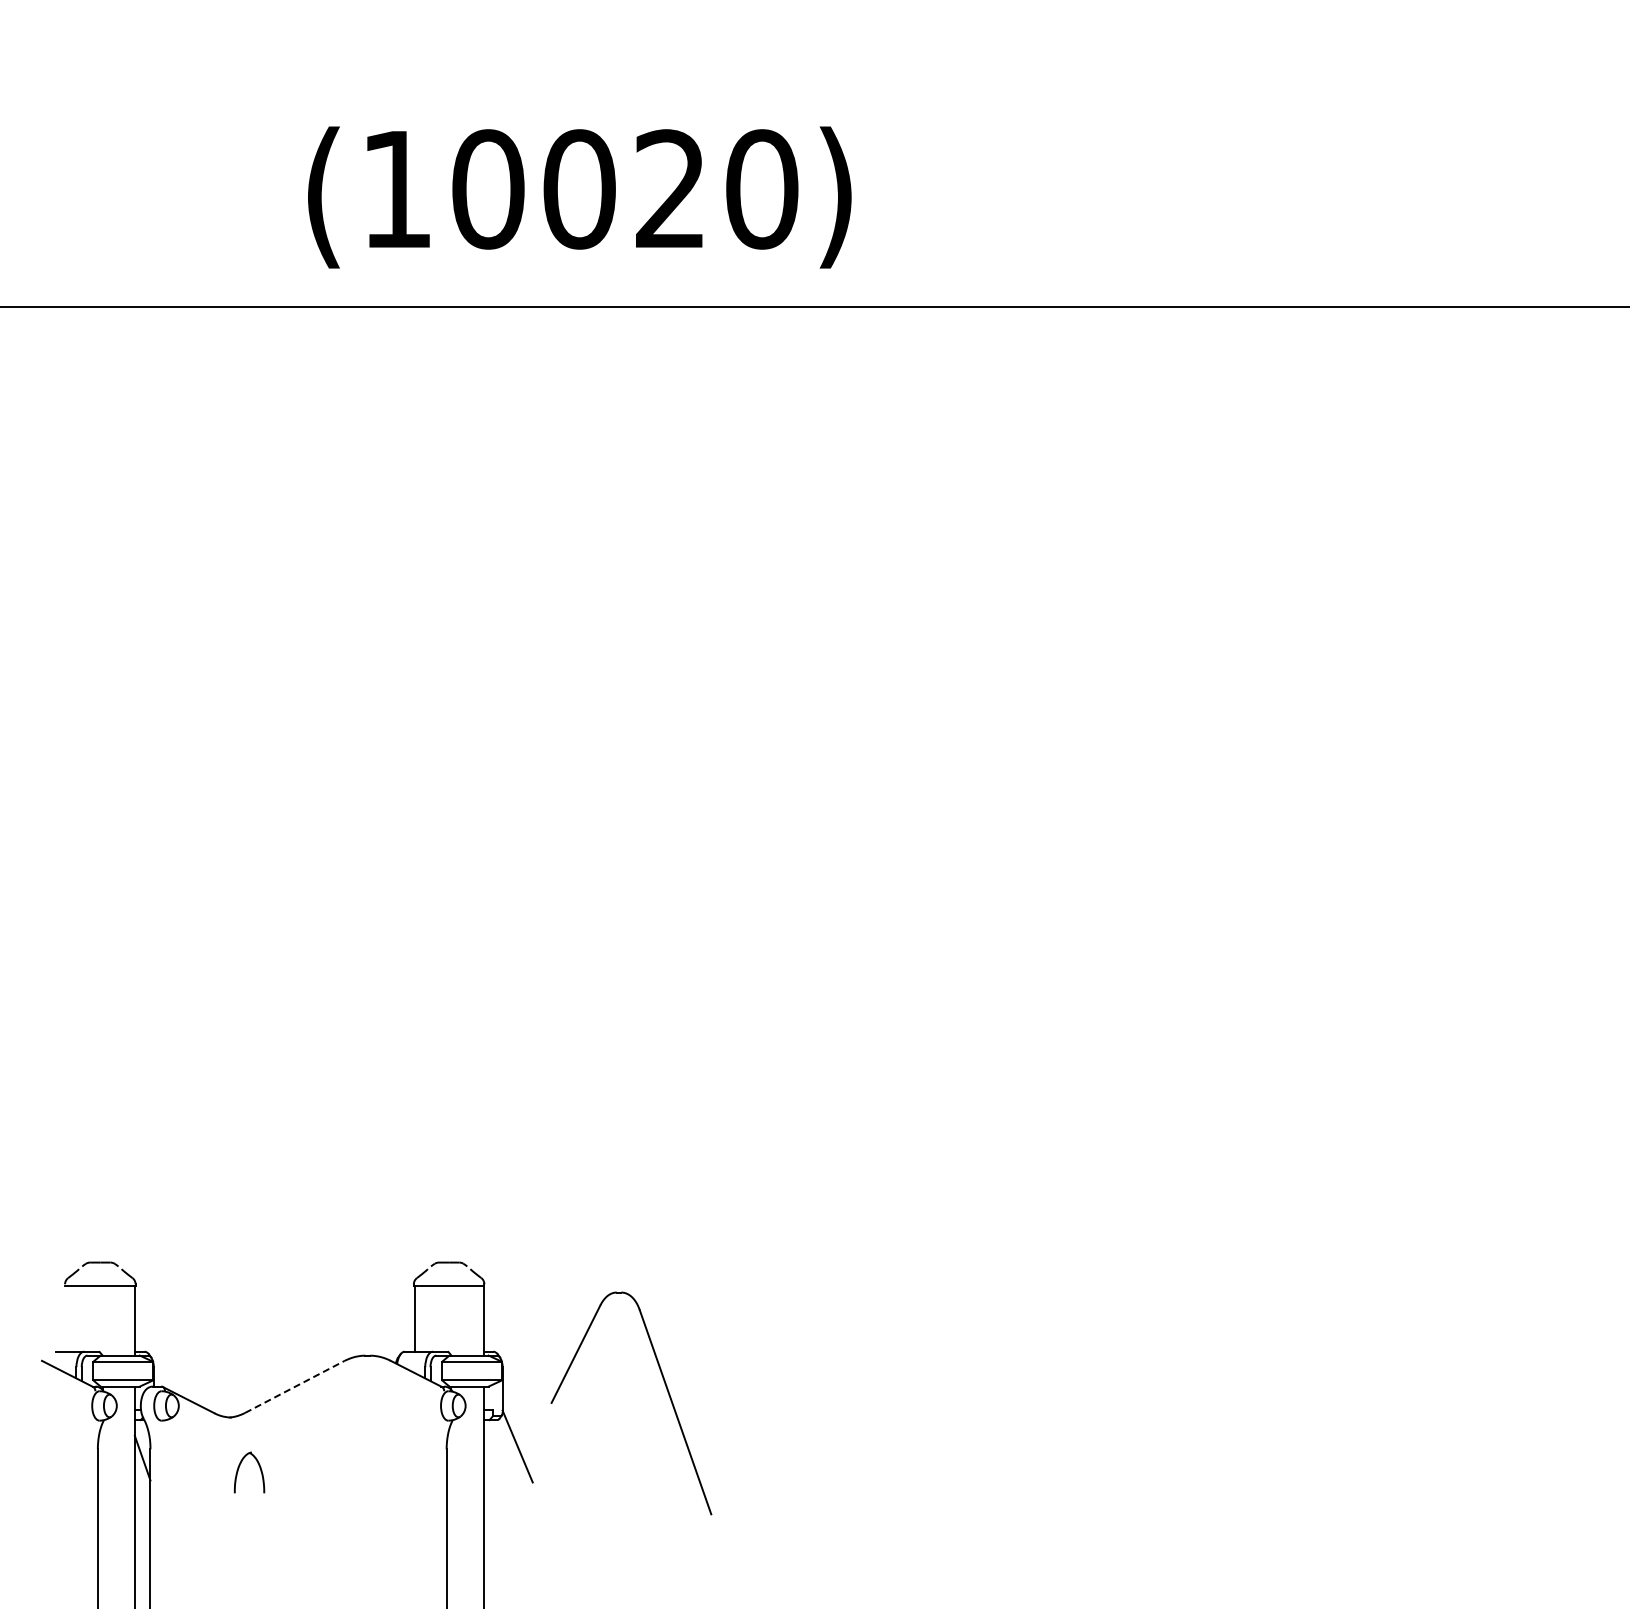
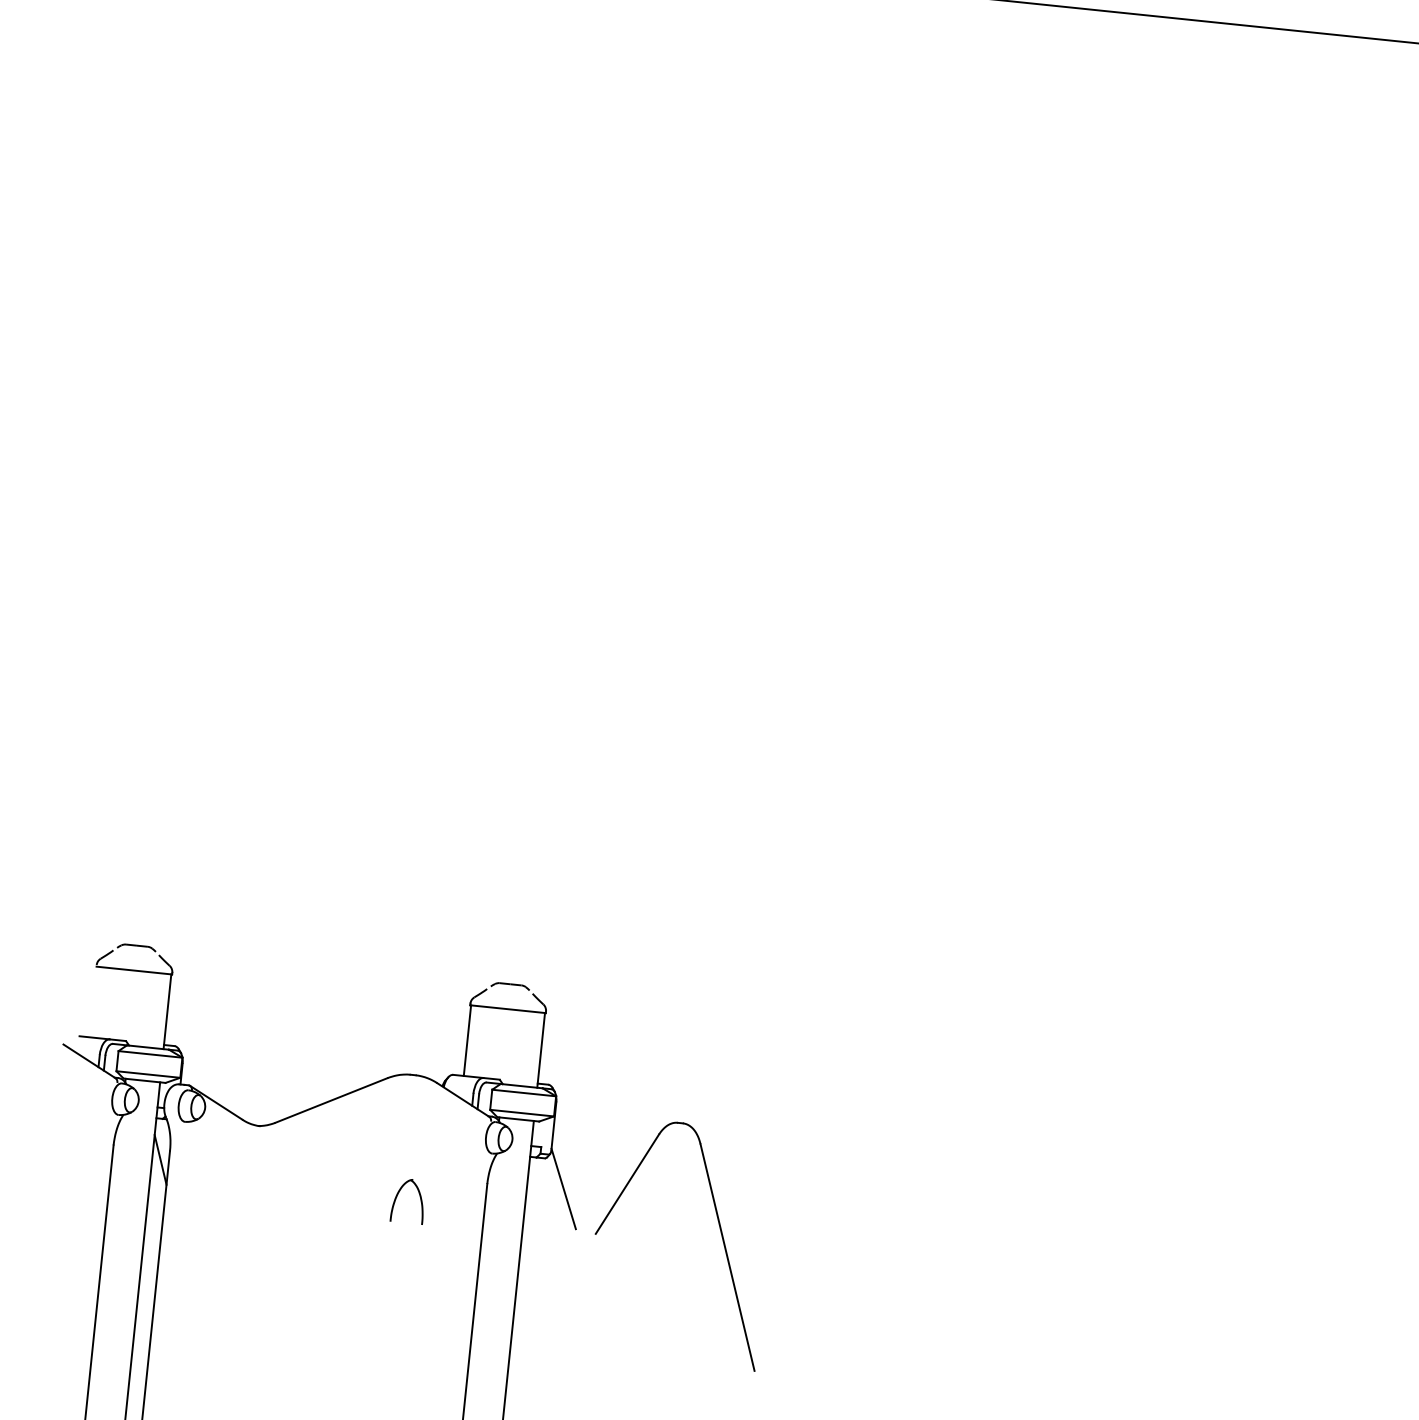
line: (294, 1387) -> (331, 1101), dashed -> solid
part: (665, 1387) -> (719, 1229), moved
part: (239, 1468) -> (398, 1195), moved

